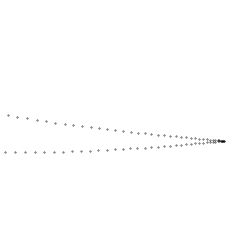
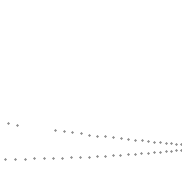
part: (46, 121) -> (36, 127), removed

